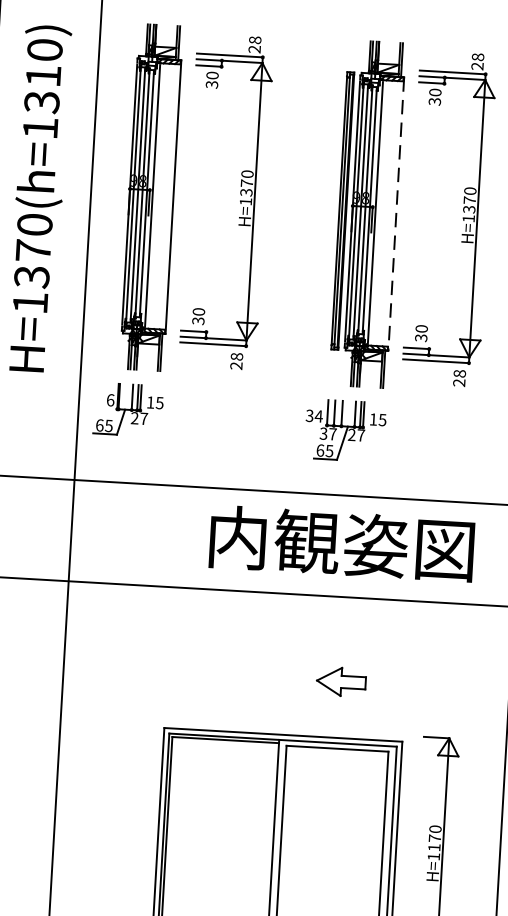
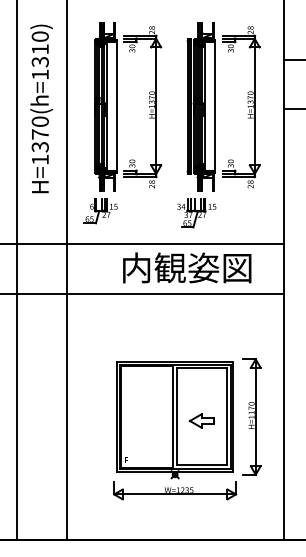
line: (396, 214) -> (215, 106), dashed -> solid
part: (183, 232) -> (122, 123), moved
text: (342, 542) -> (187, 267), moved
part: (340, 680) -> (201, 420), moved

